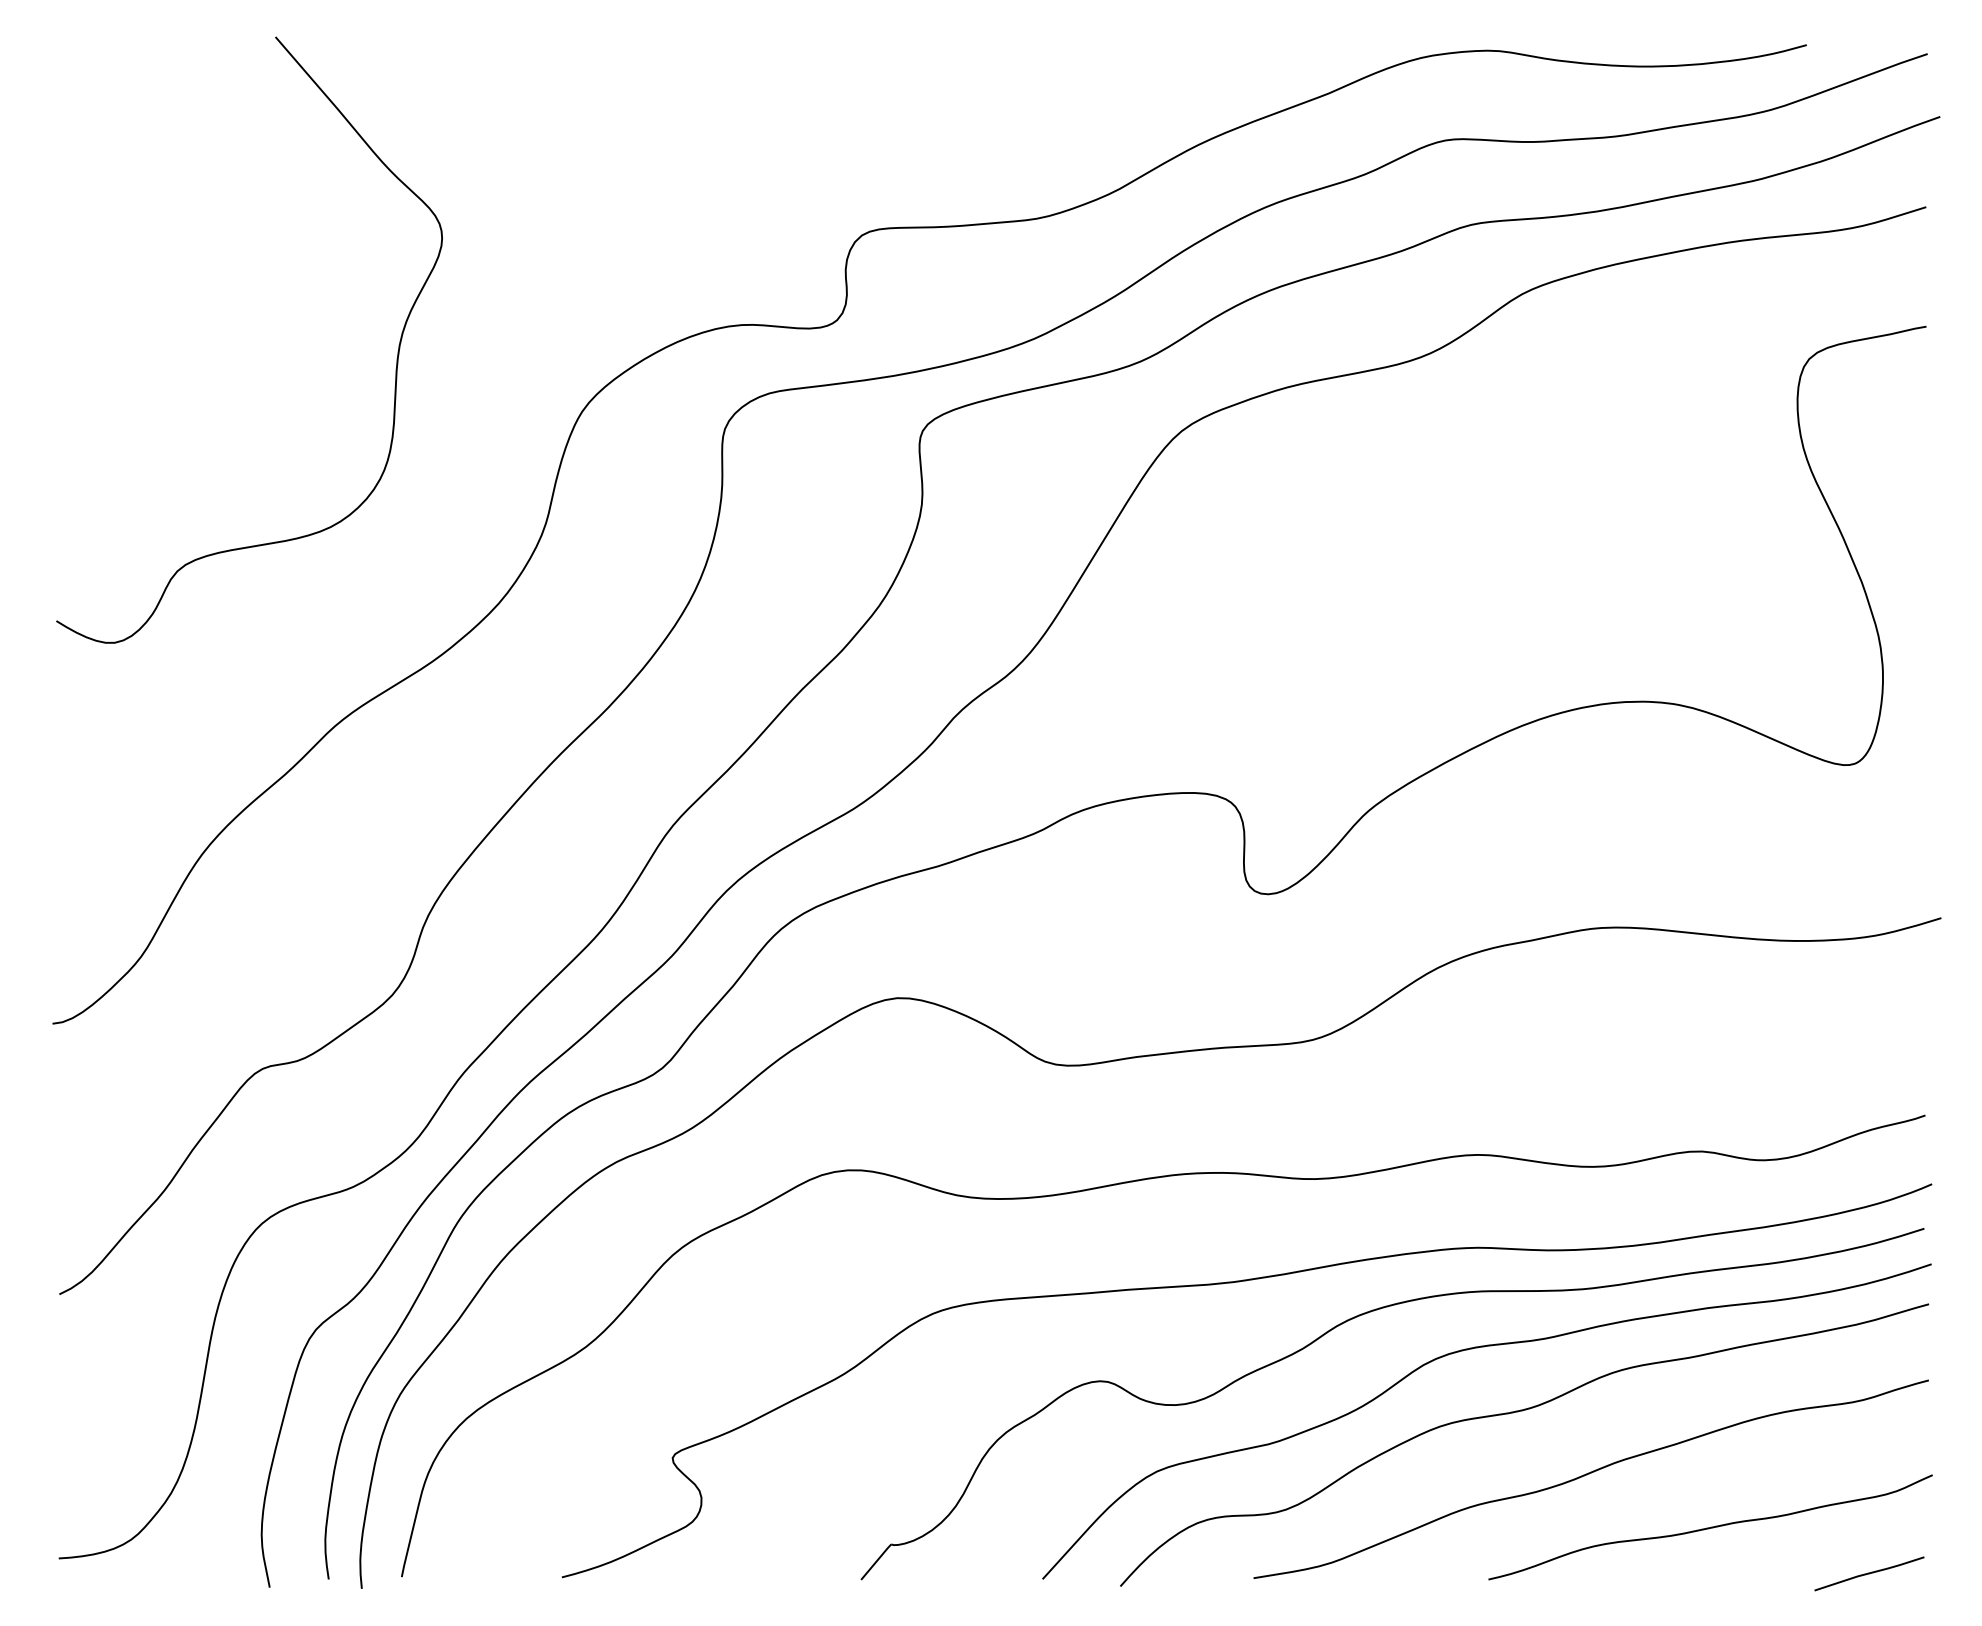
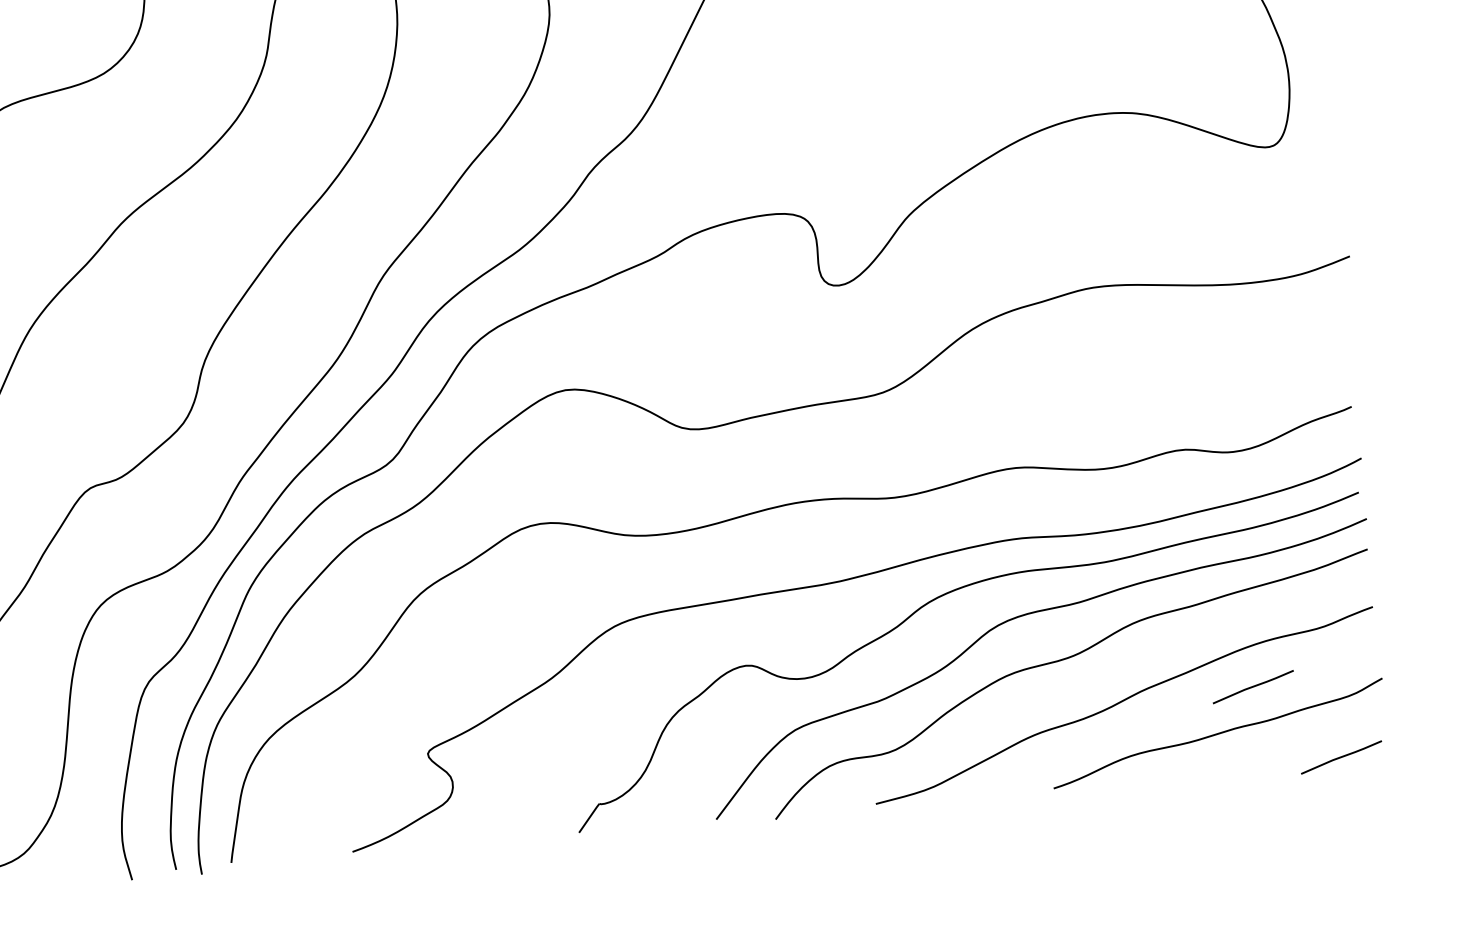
line: (1762, 1470) -> (1253, 686), added

